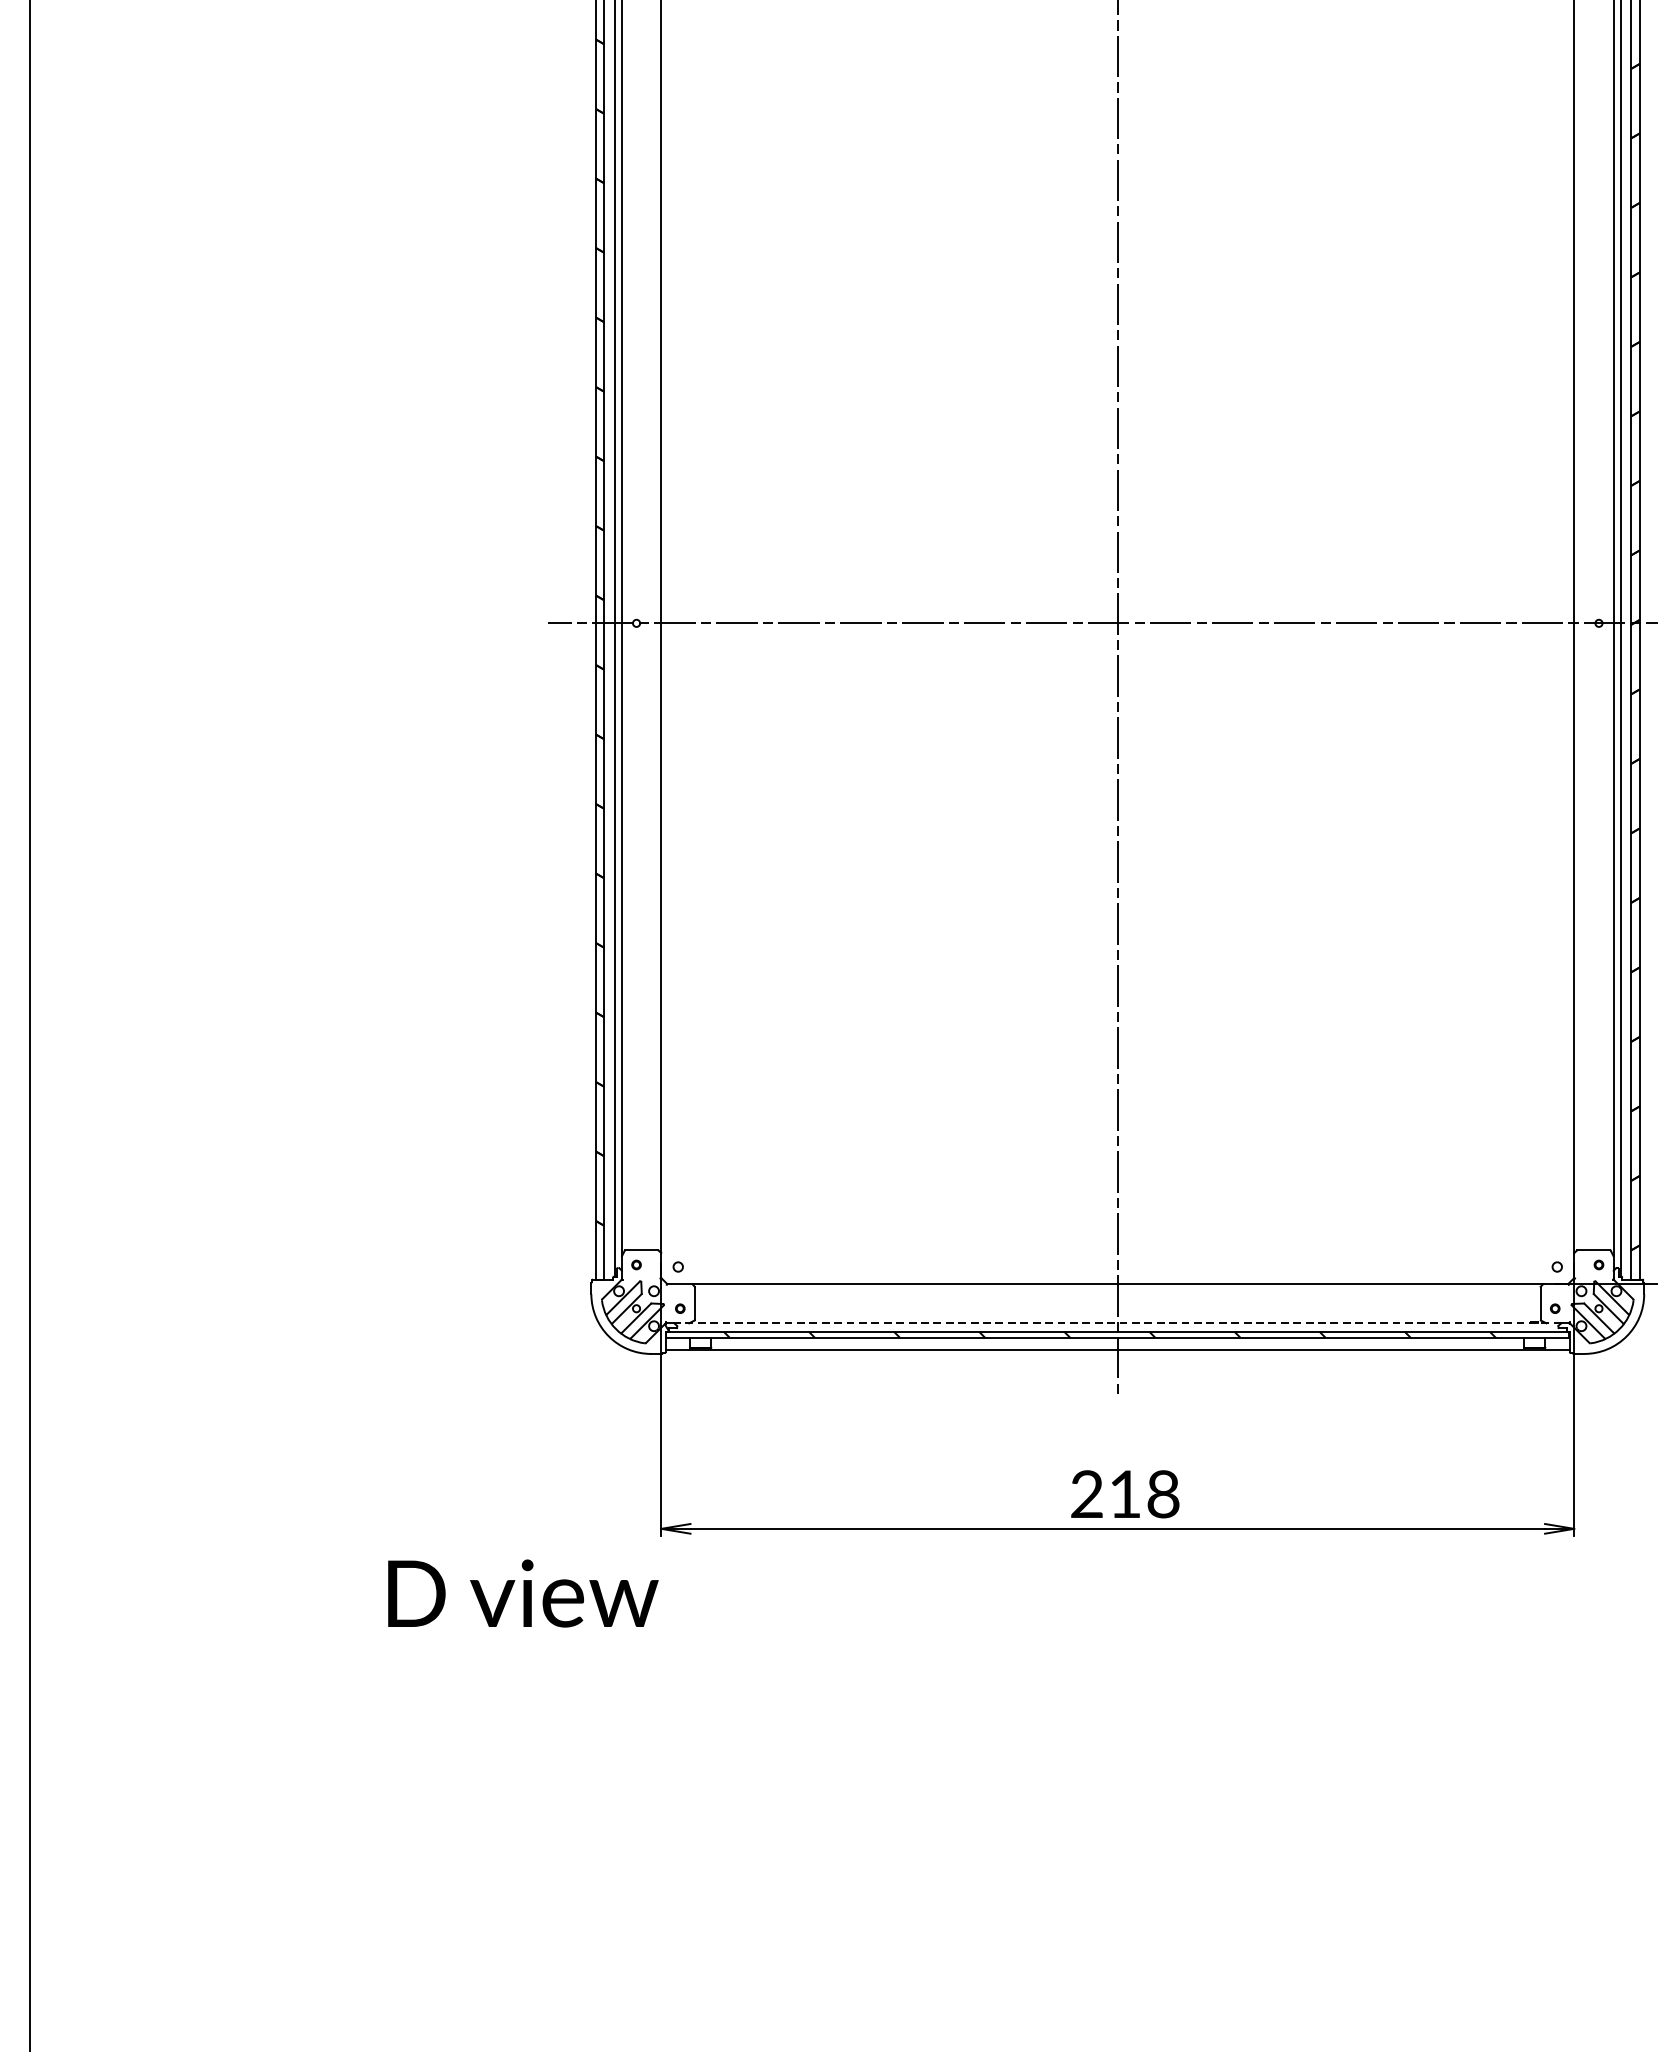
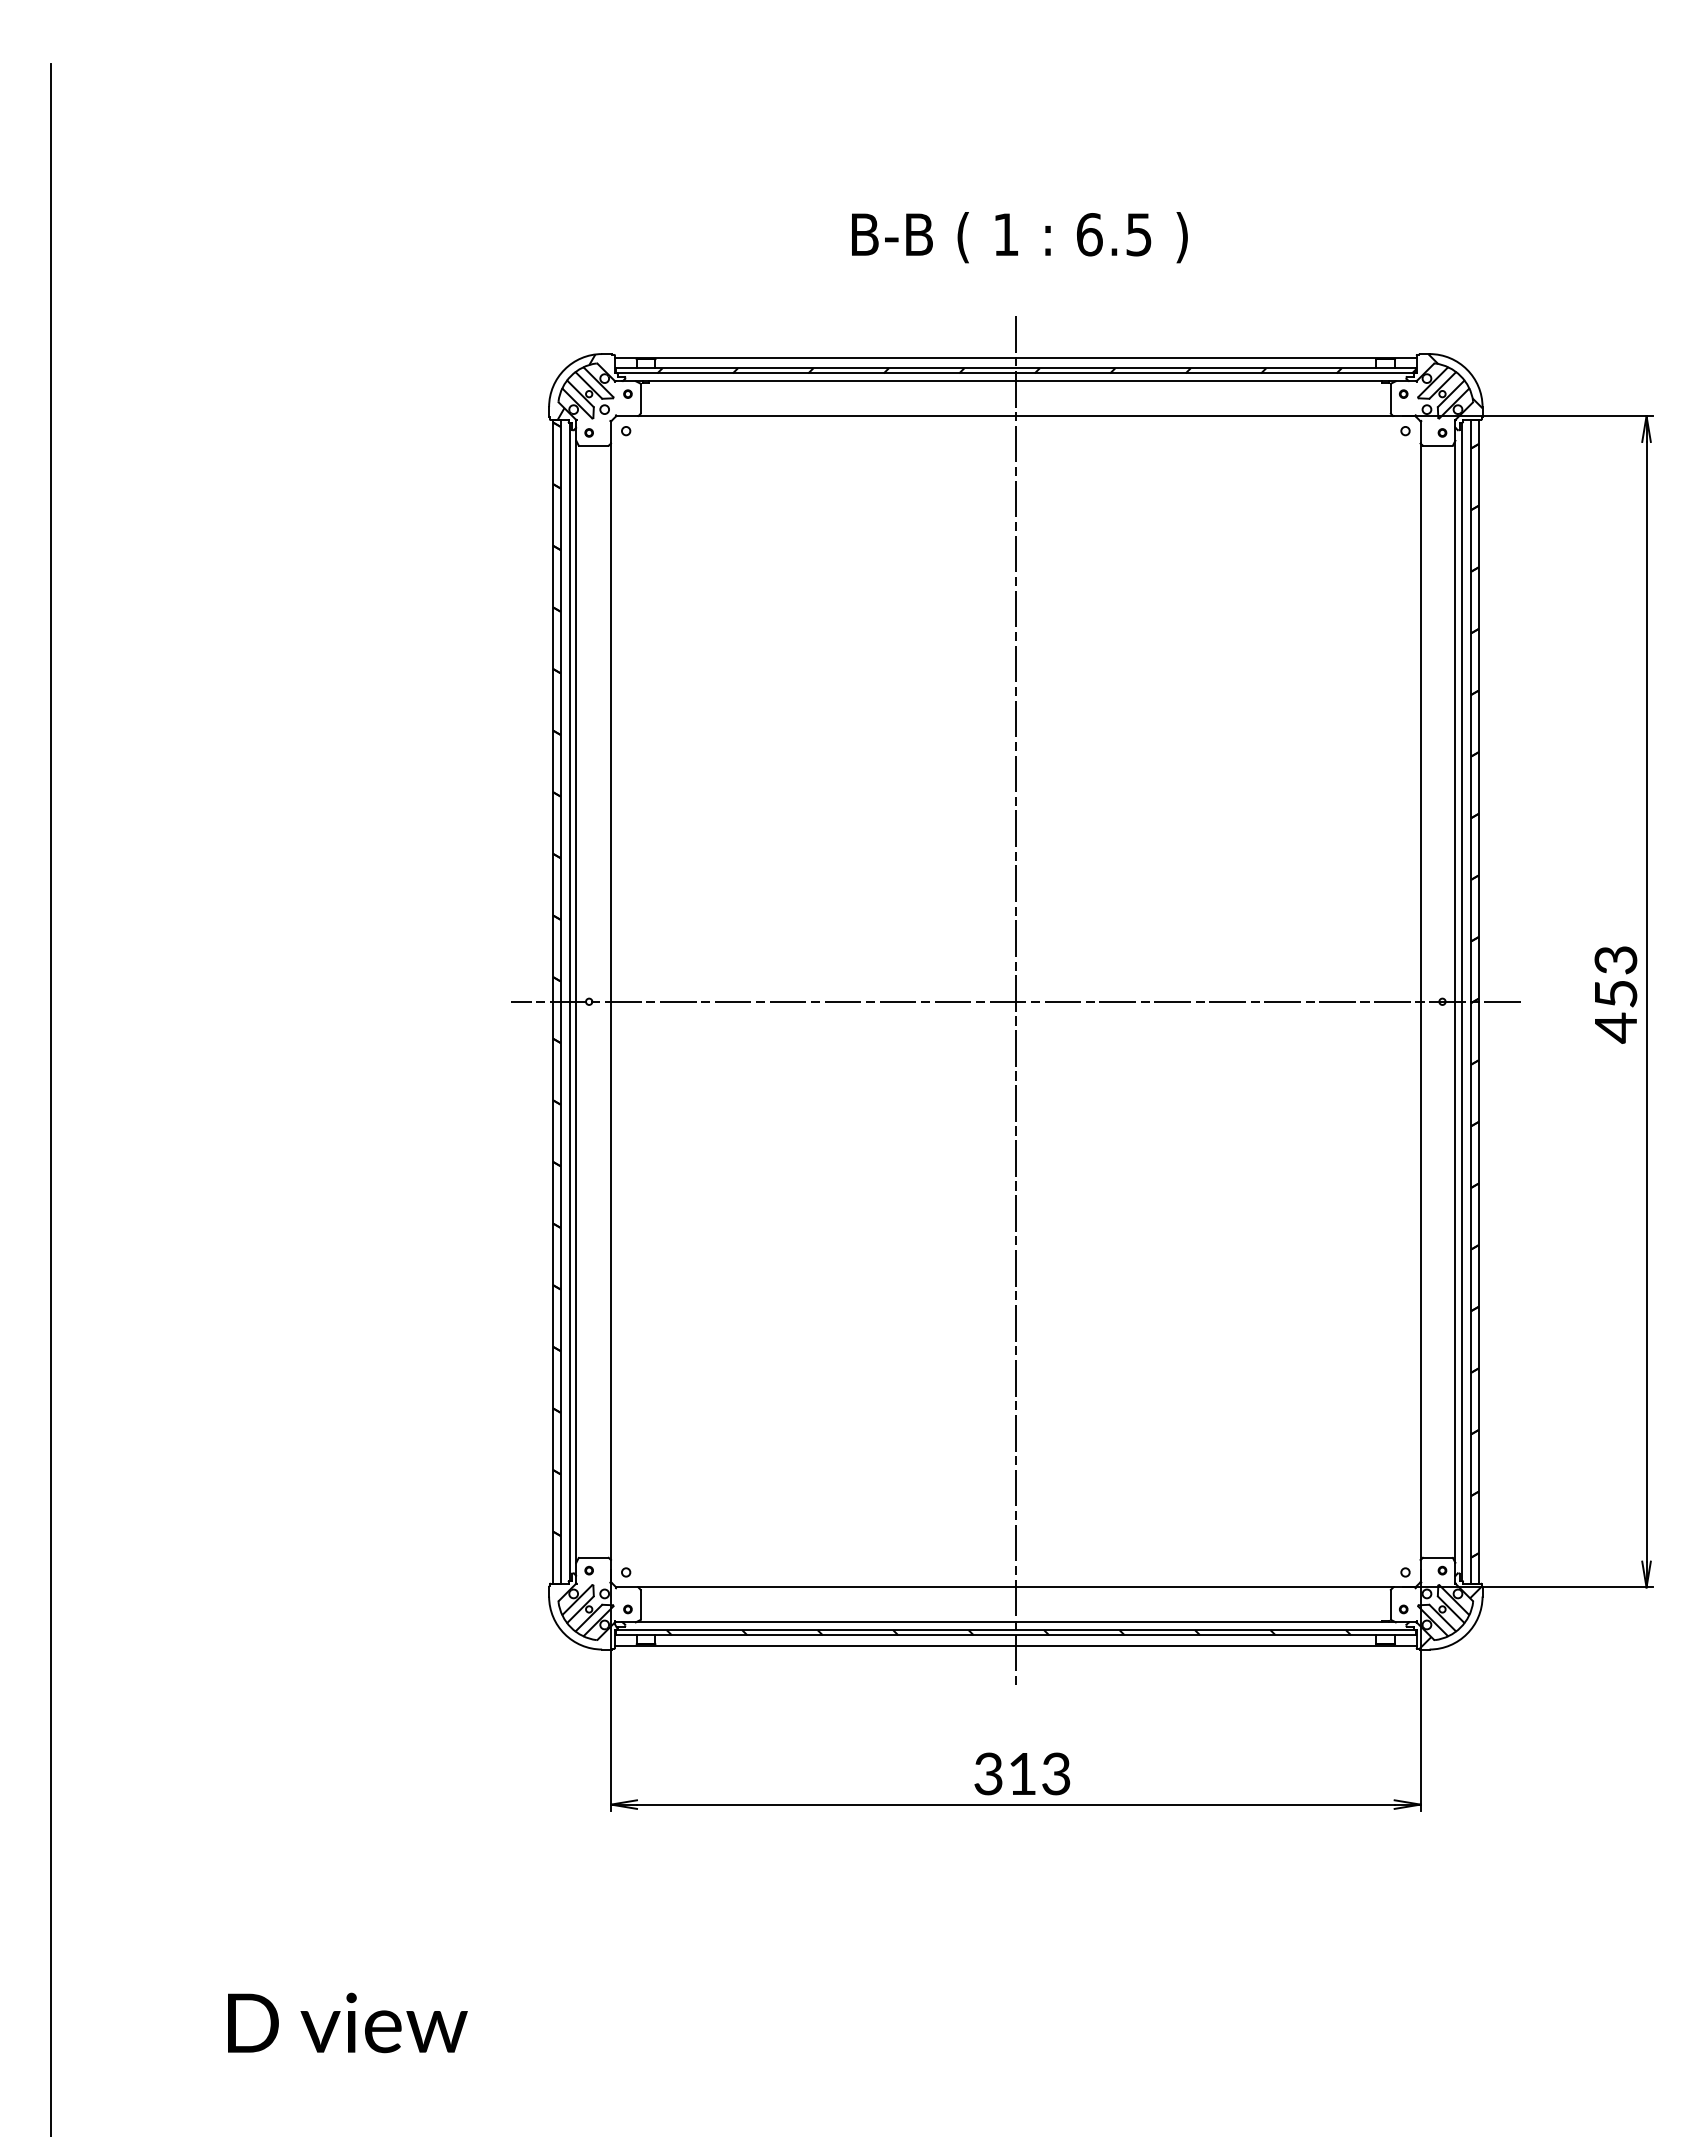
hatch: (1608, 1317) -> (1450, 1617), added
line: (1117, 1323) -> (1015, 1622), dashed -> solid
text: (1125, 1494) -> (1022, 1774), 218 -> 313
text: (522, 1593) -> (347, 2022), moved

